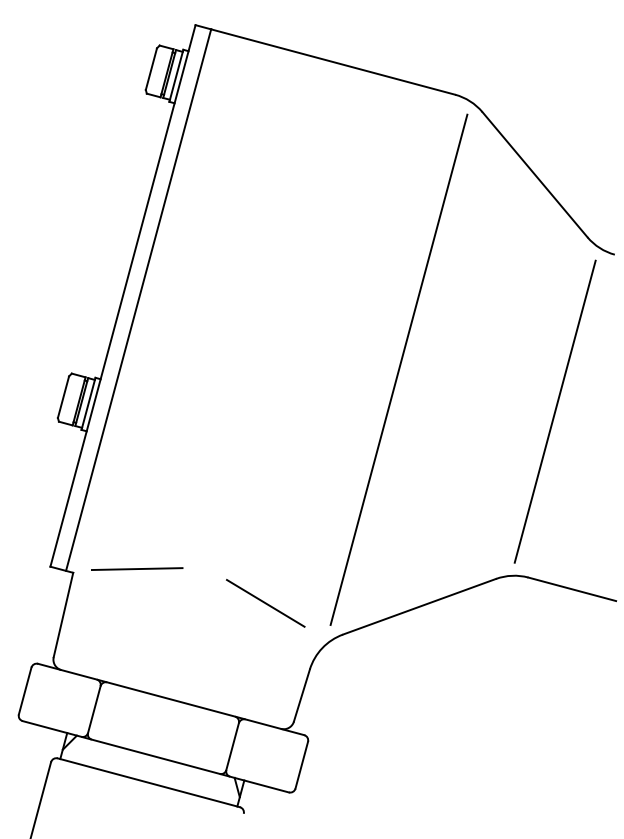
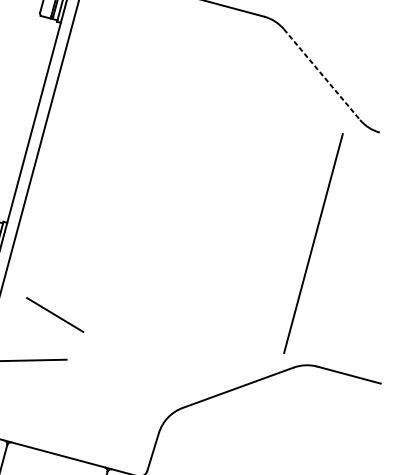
line: (534, 174) -> (321, 74), solid -> dashed
line: (398, 369) -> (223, 215), removed
line: (554, 411) -> (312, 243), moved
line: (265, 603) -> (54, 315), moved

